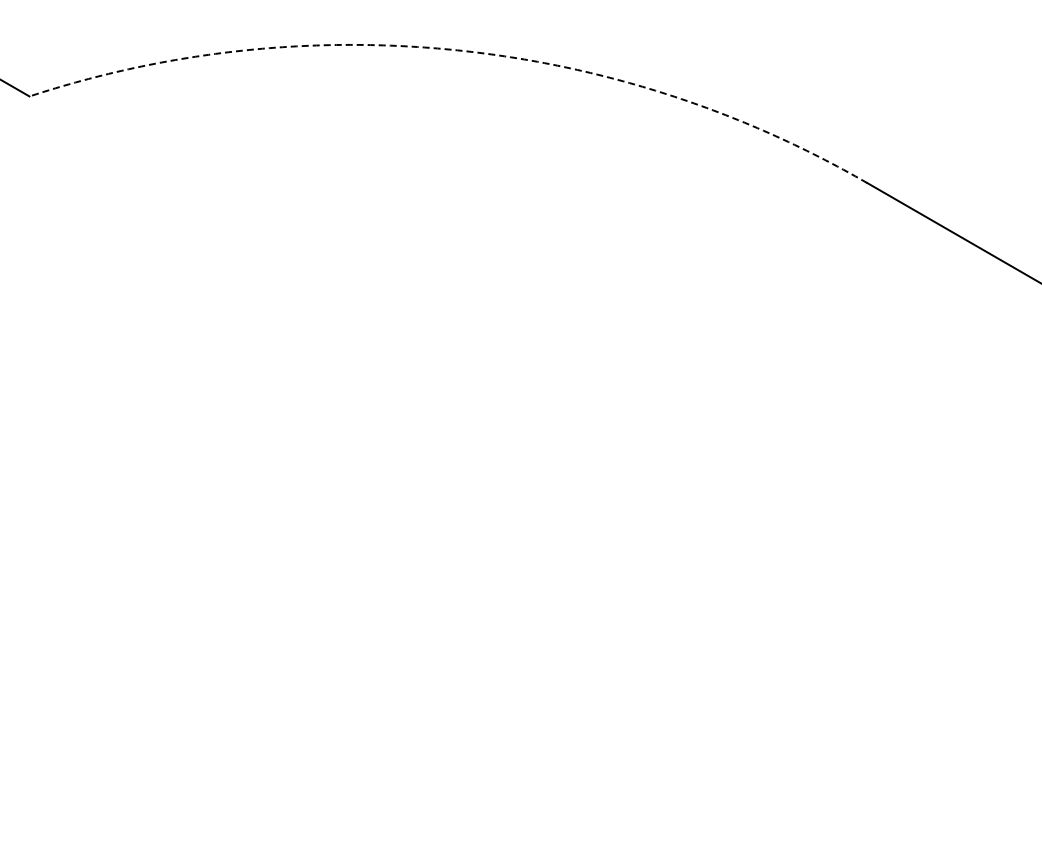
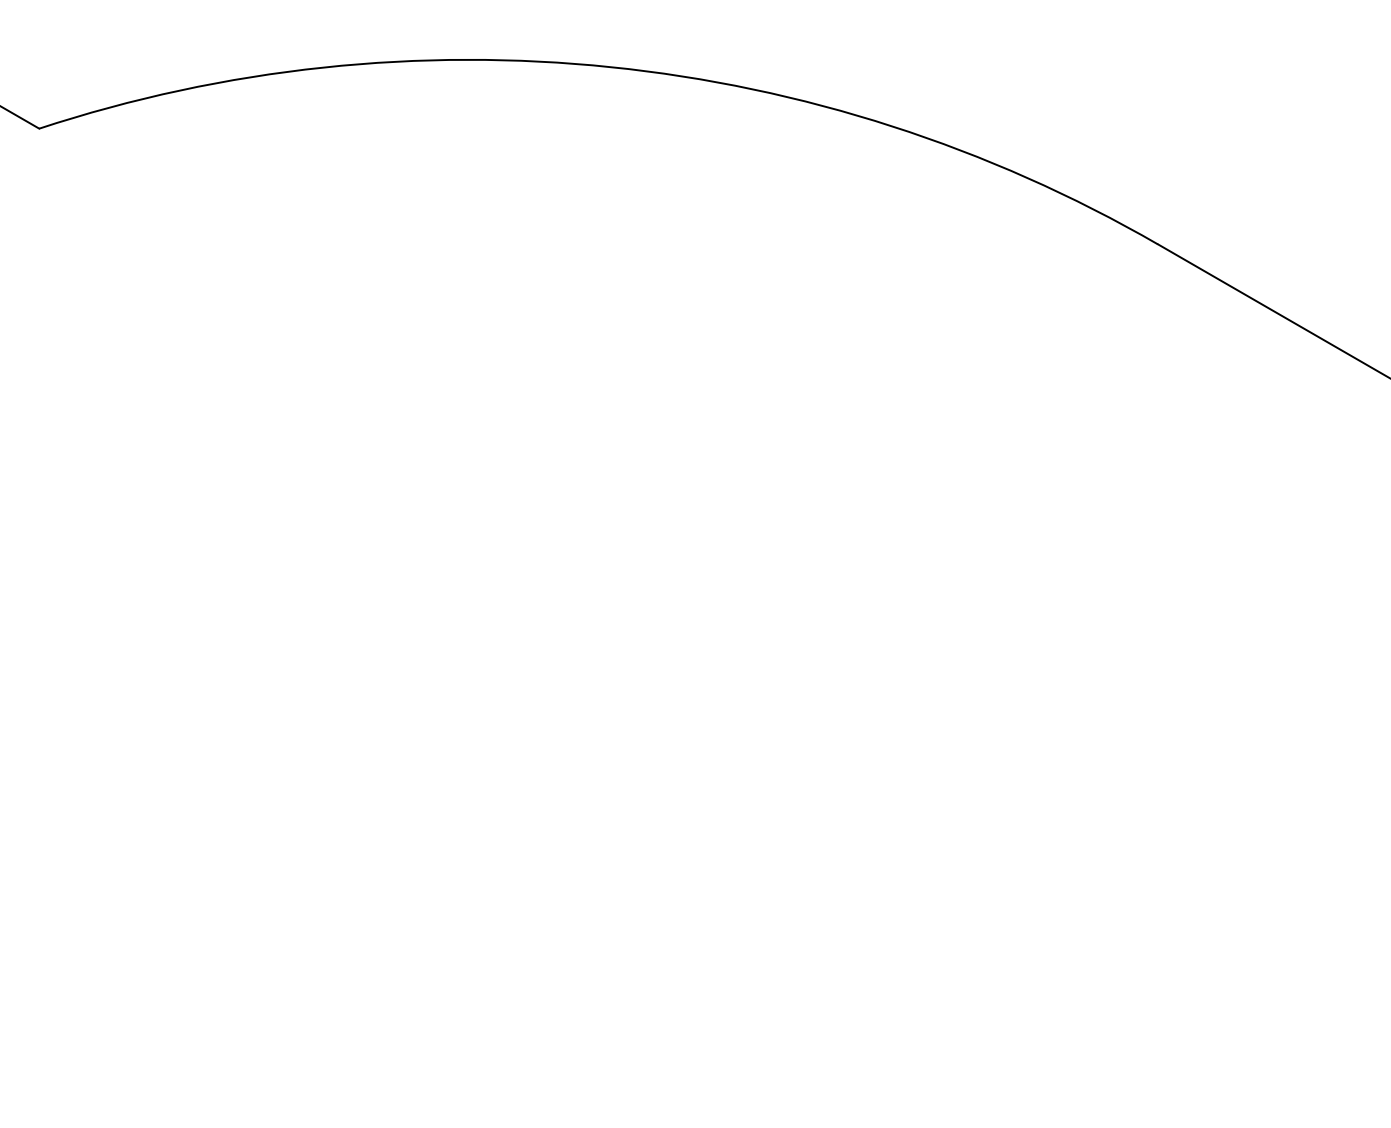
arc: (457, 50) -> (610, 67), dashed -> solid

